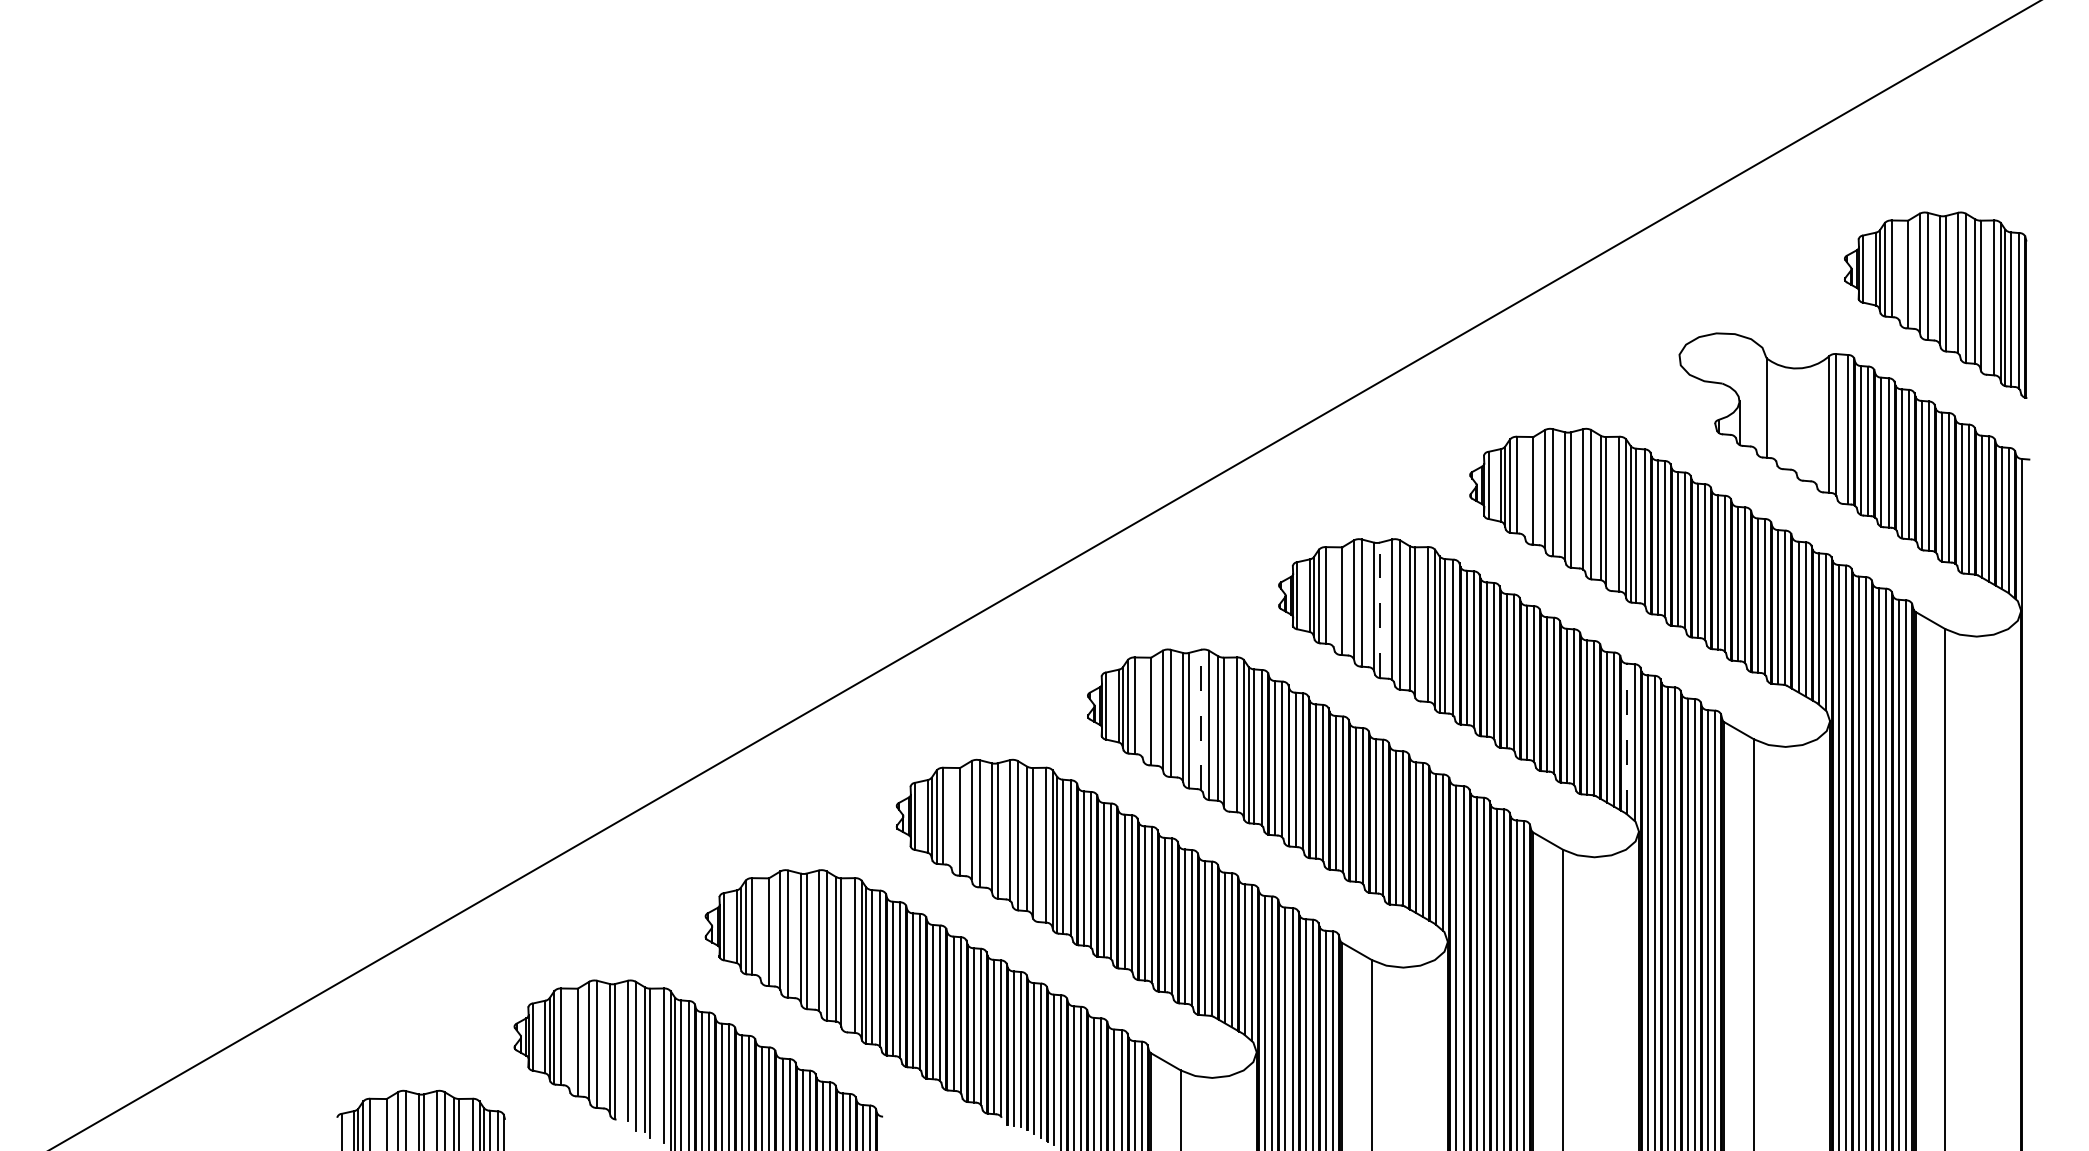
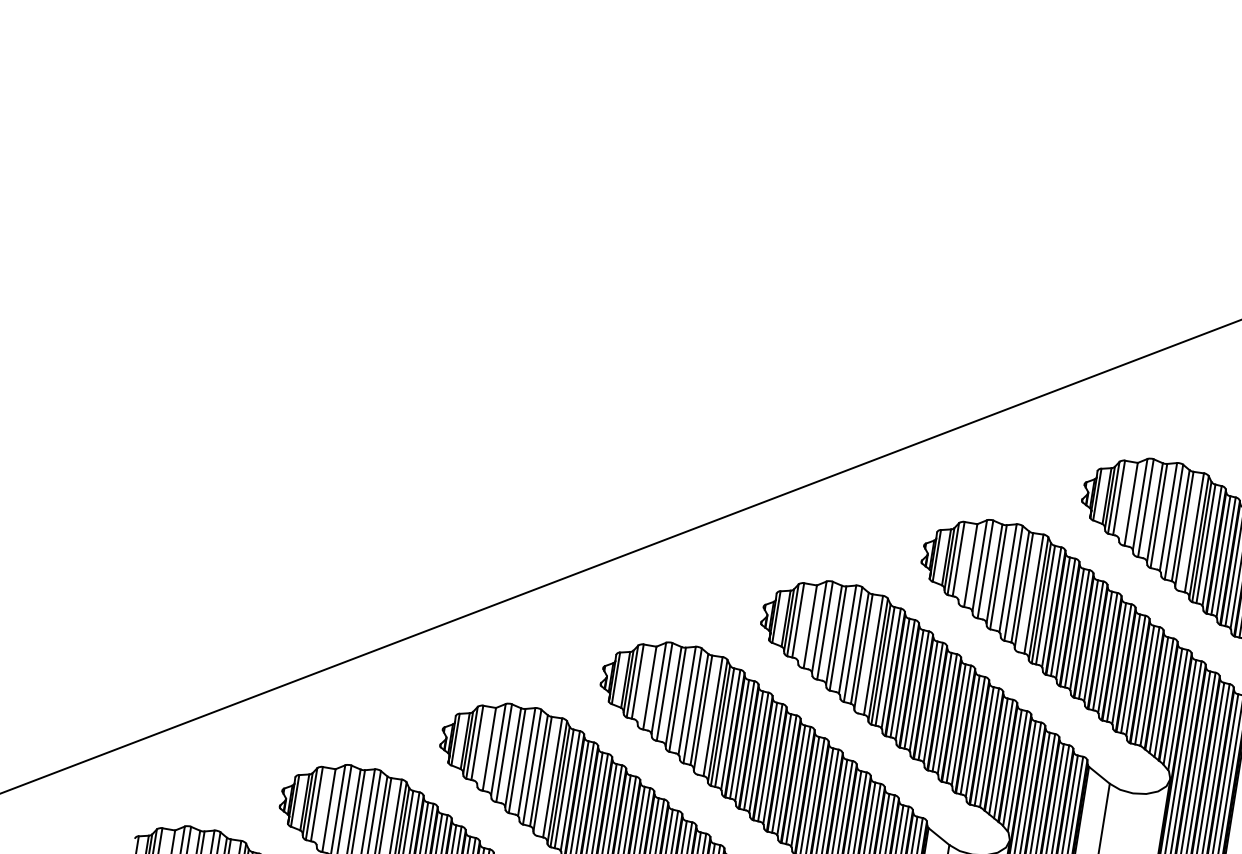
line: (1379, 610) -> (998, 577), dashed -> solid
line: (1201, 719) -> (847, 639), dashed -> solid
line: (1627, 738) -> (1172, 706), dashed -> solid

